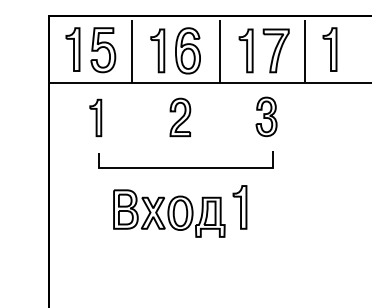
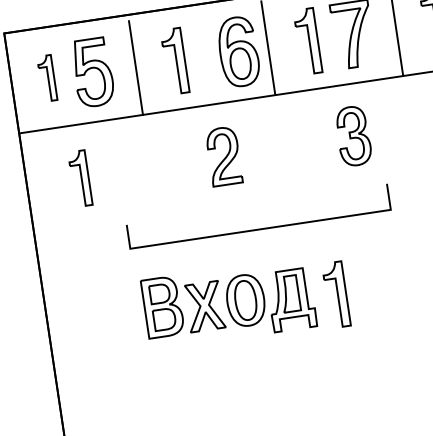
part: (72, 49) -> (46, 78), size x0.7
part: (187, 50) -> (237, 51), moved
part: (95, 117) -> (79, 178), moved
curve: (185, 167) -> (259, 228), moved
part: (239, 207) -> (335, 295), moved

